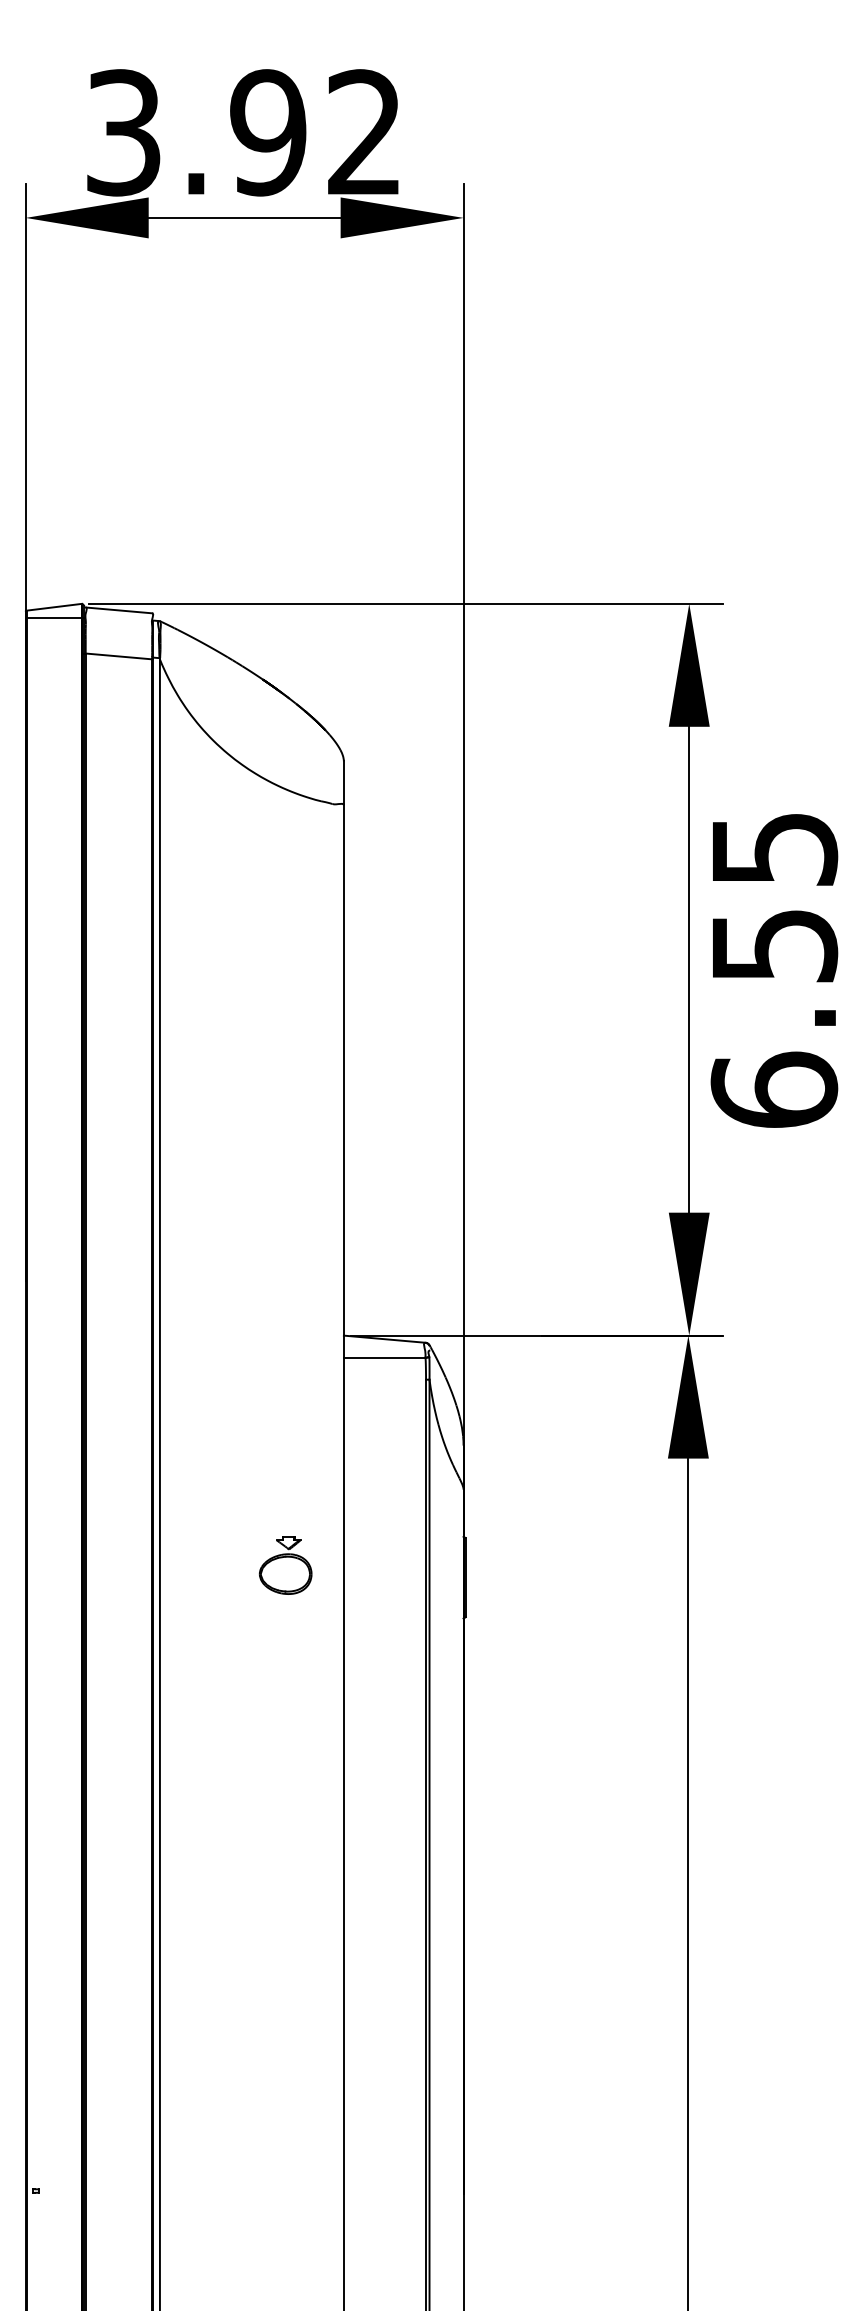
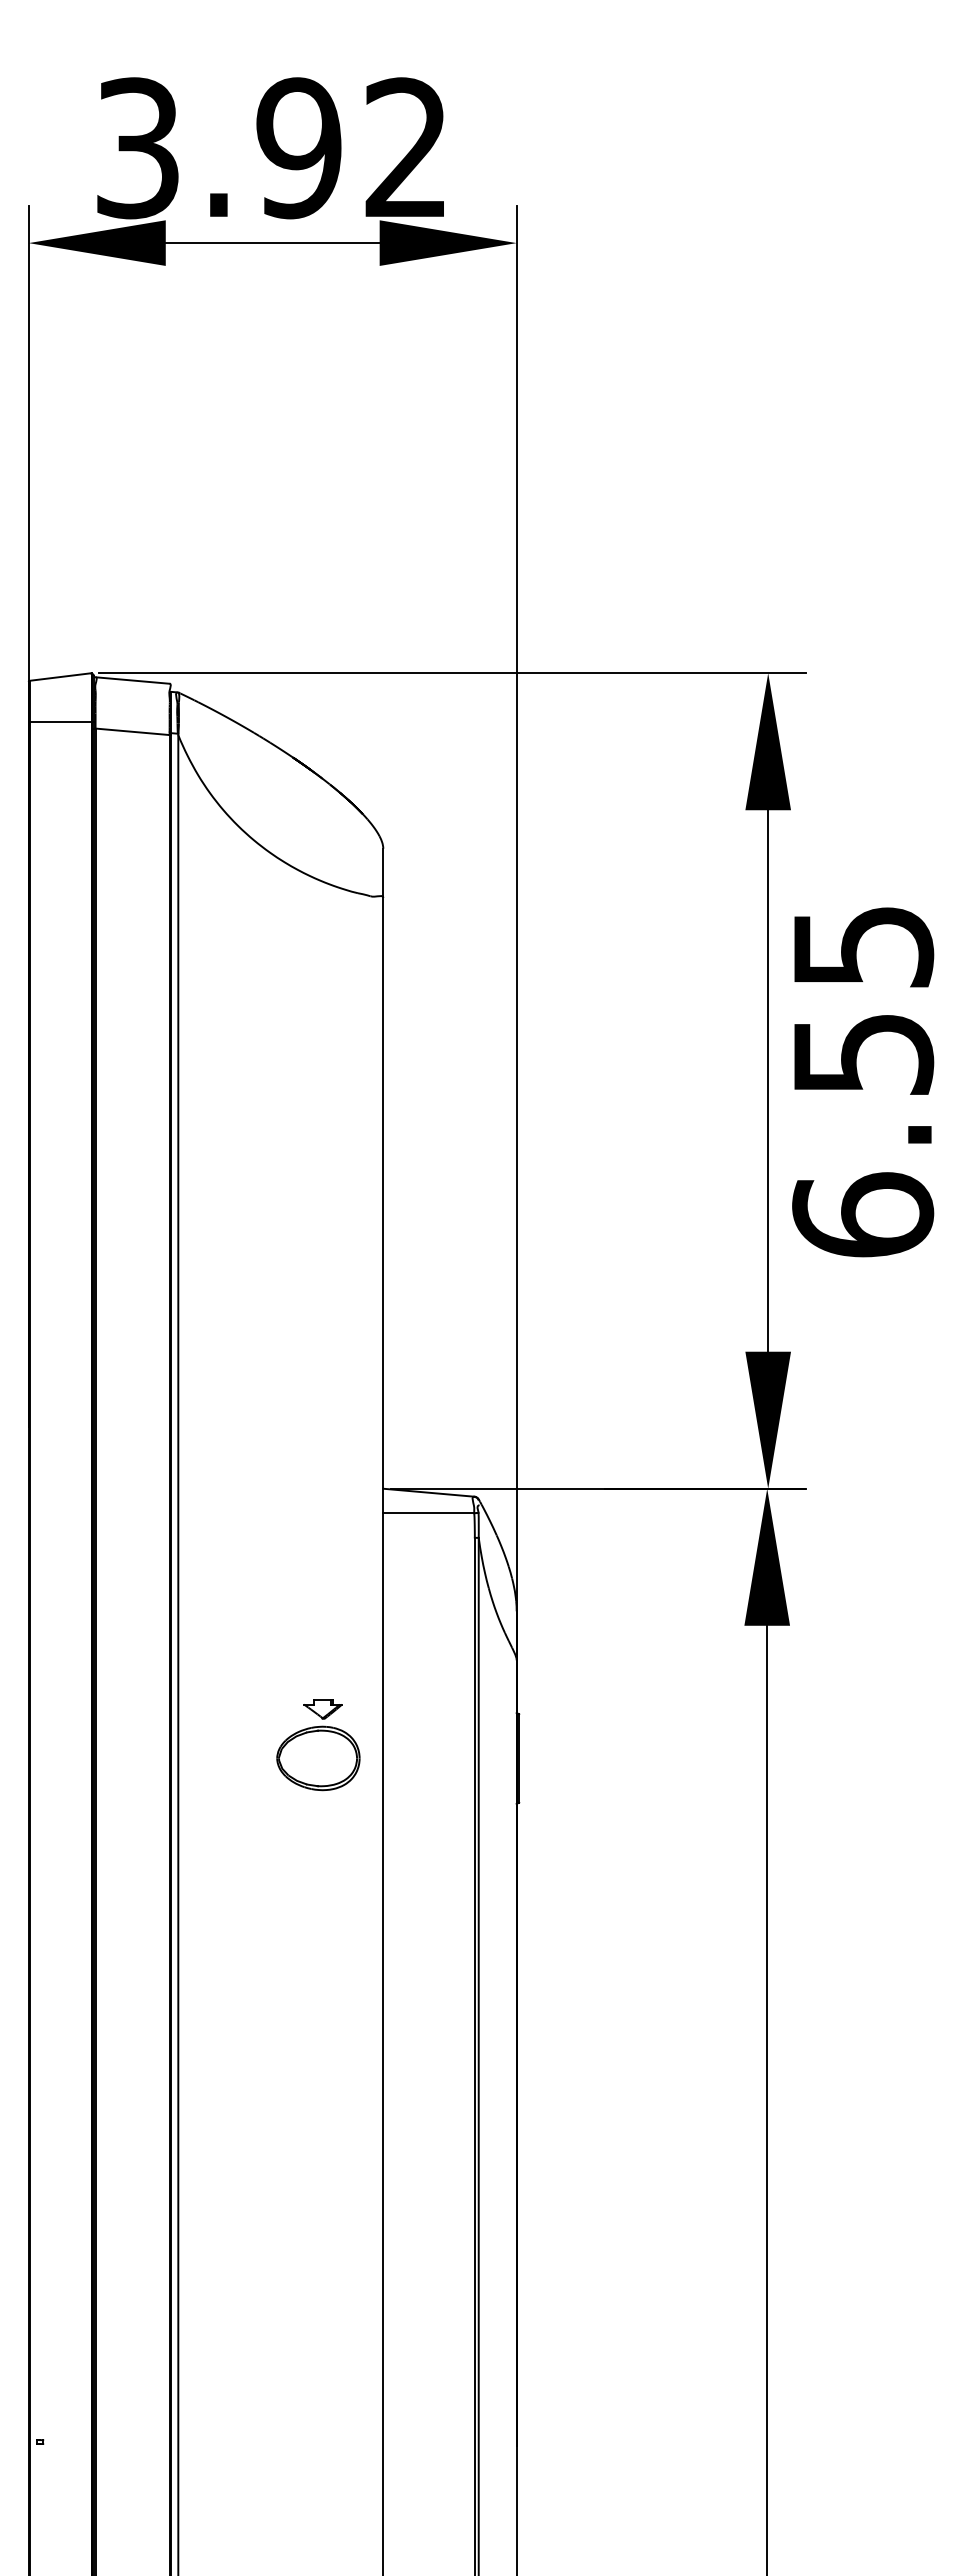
line: (54, 618) -> (60, 722), moved
part: (285, 1566) -> (318, 1745), size x1.43

